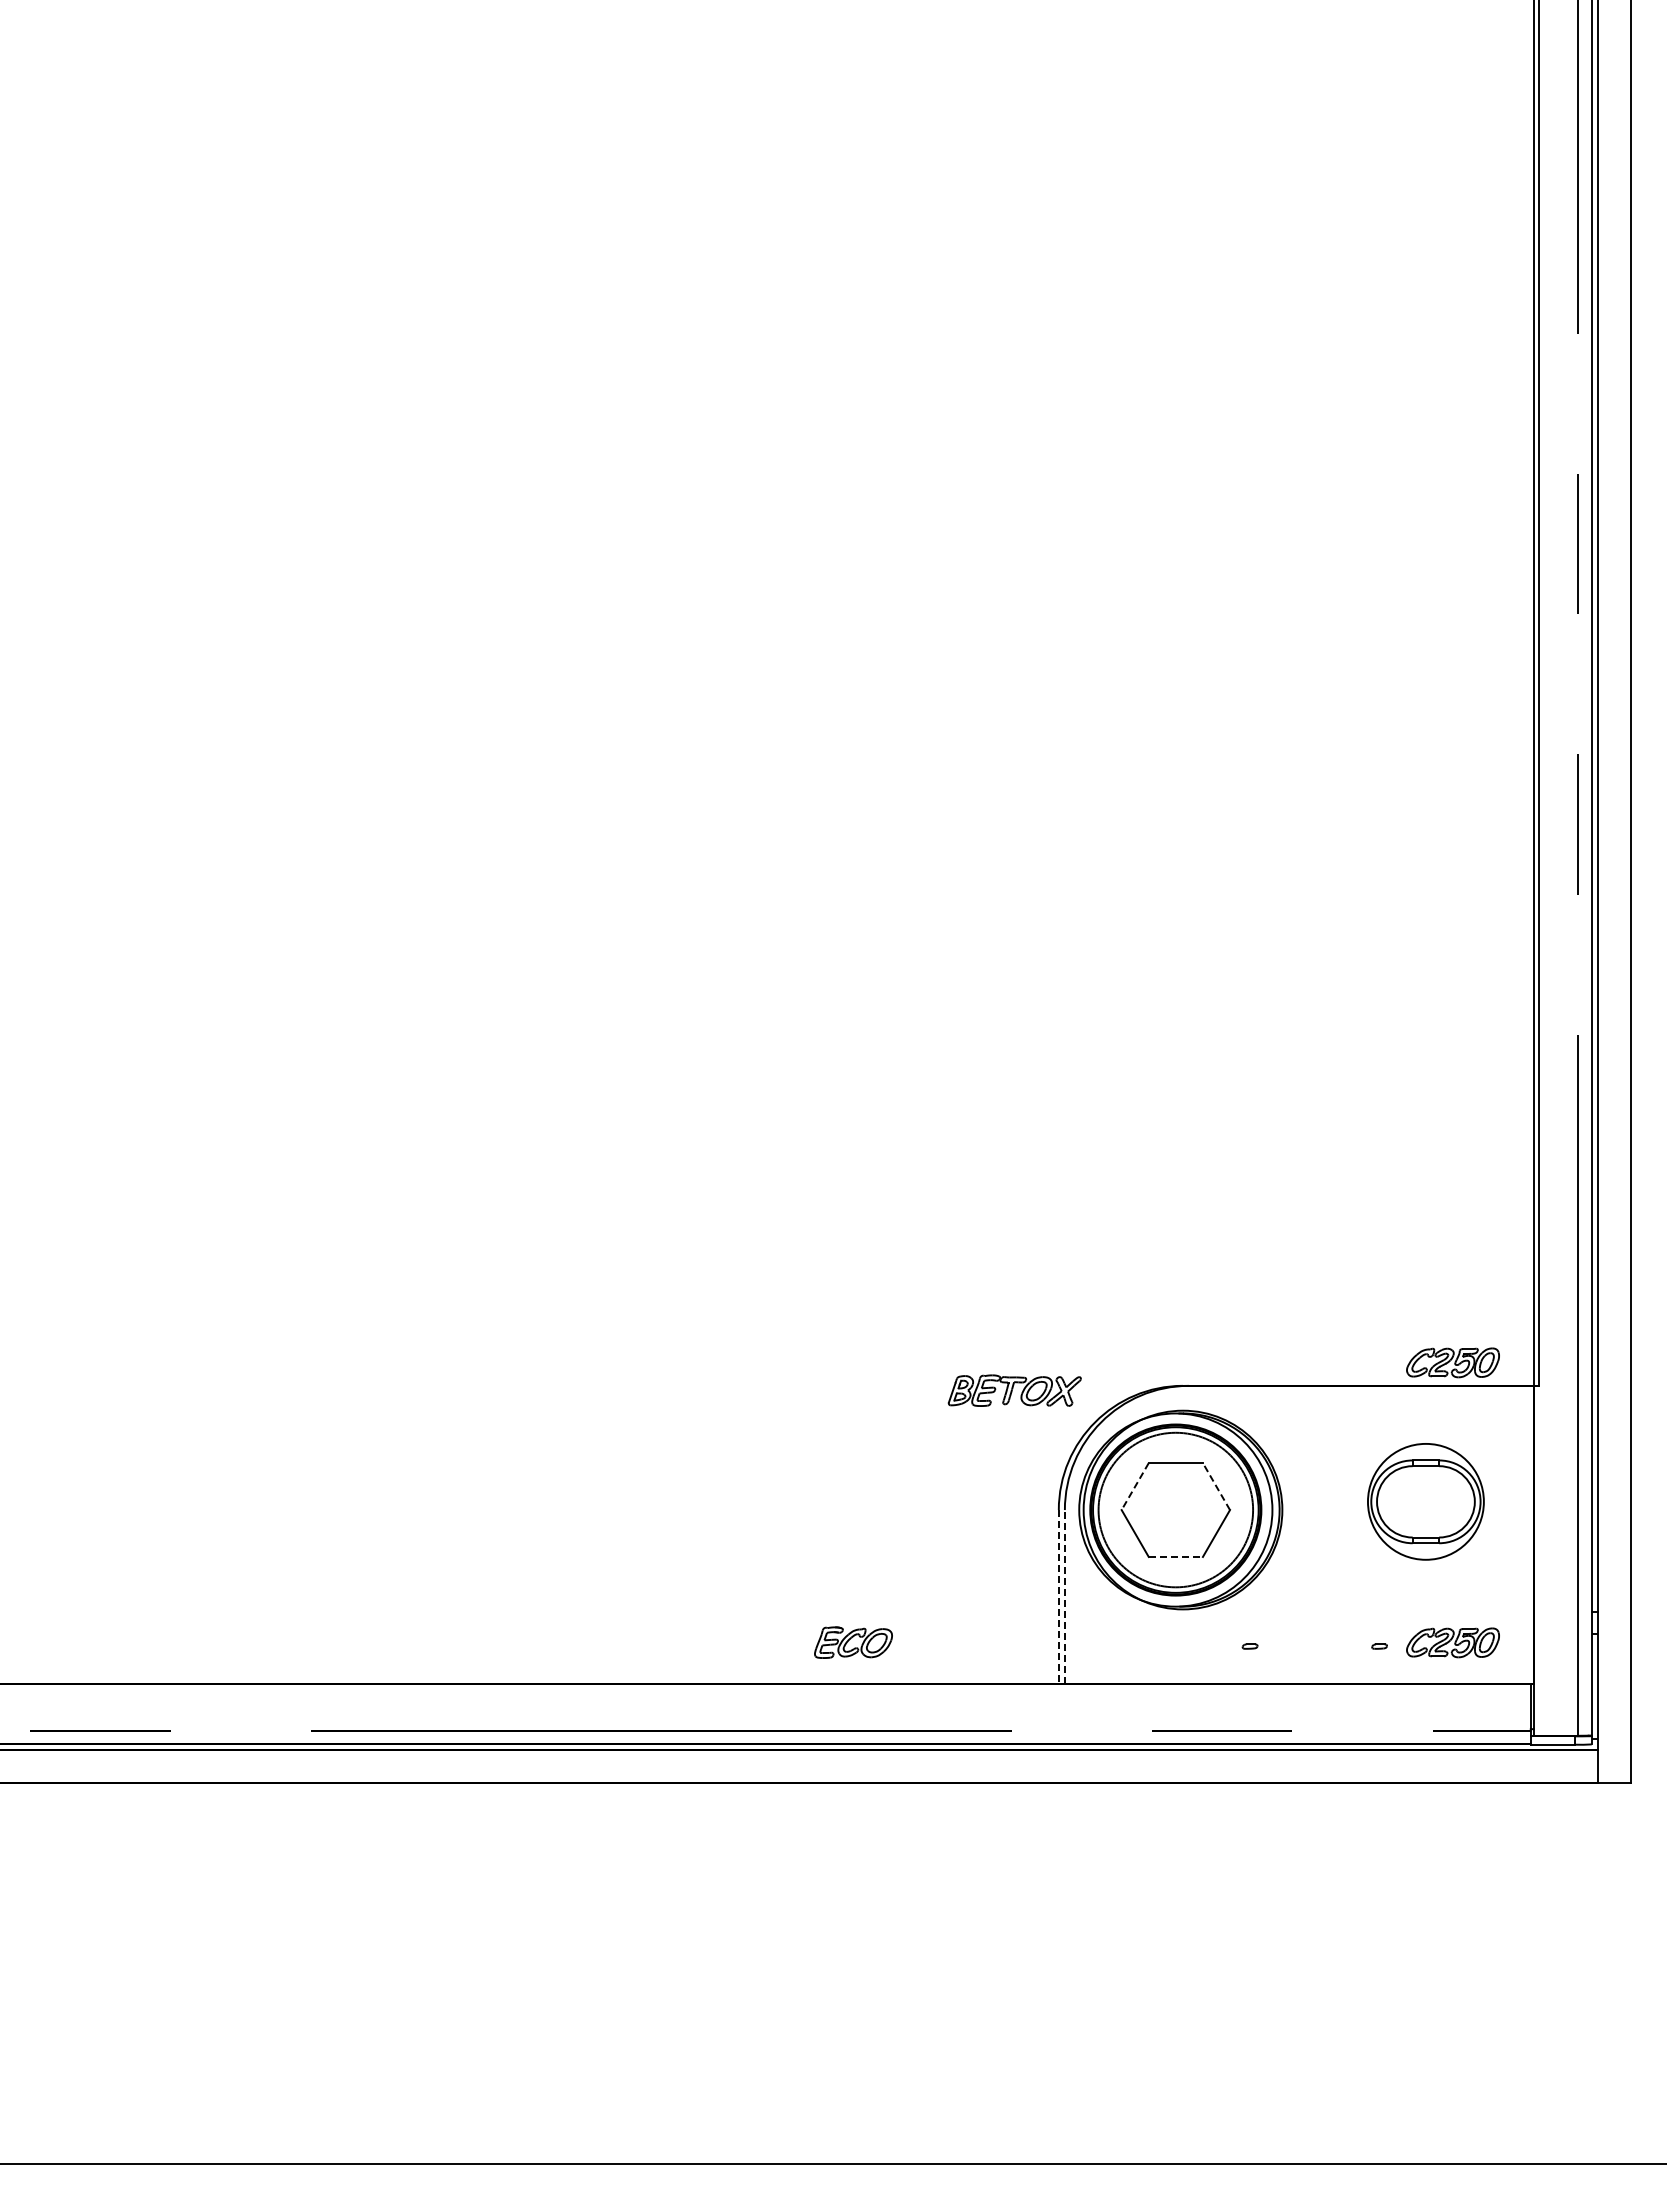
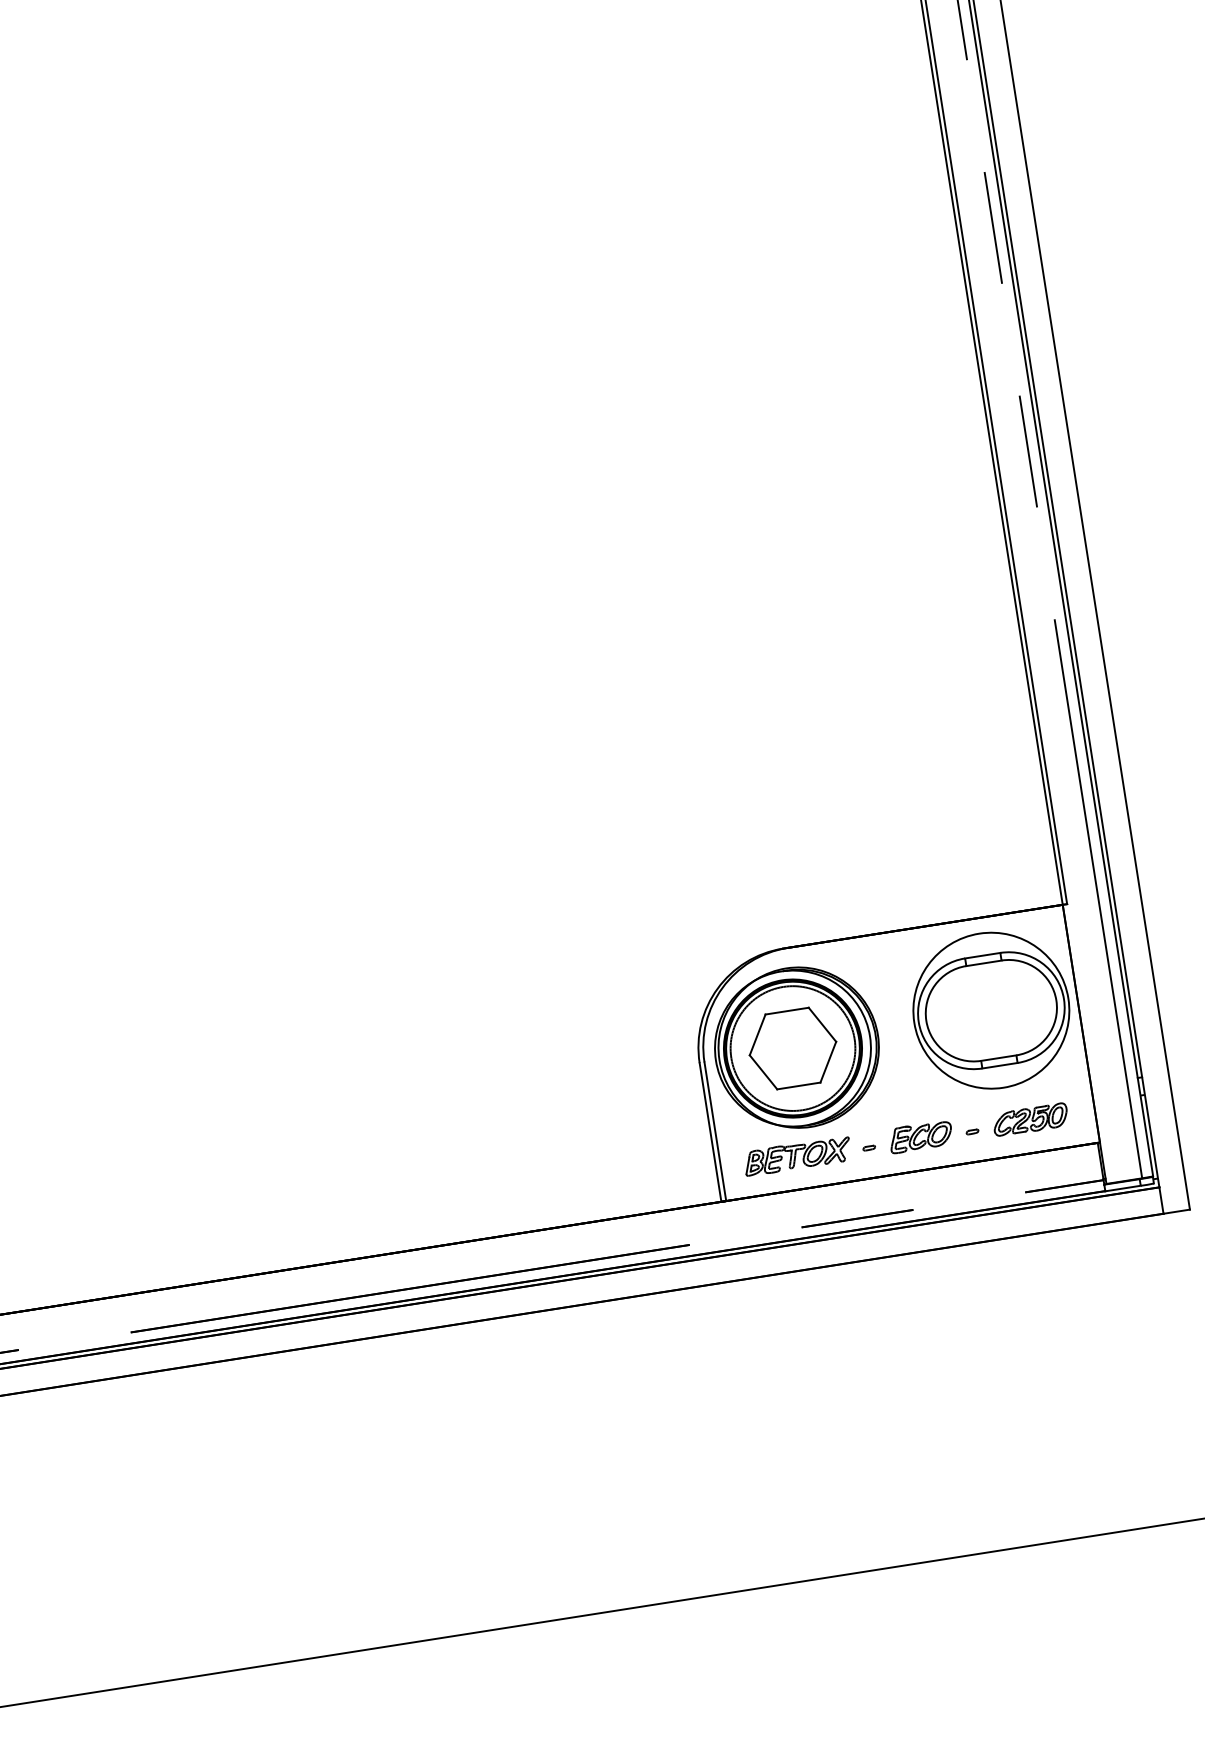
part: (1452, 1362) -> (995, 896), removed
part: (1014, 1390) -> (797, 1156), moved
line: (1216, 1486) -> (822, 1024), dashed -> solid
line: (1134, 1487) -> (757, 1035), dashed -> solid
part: (1425, 1501) -> (991, 1010), size x1.67
line: (1176, 1556) -> (799, 1085), dashed -> solid
line: (1058, 1597) -> (710, 1132), dashed -> solid
line: (1064, 1597) -> (715, 1132), dashed -> solid
part: (853, 1642) -> (920, 1136), moved

